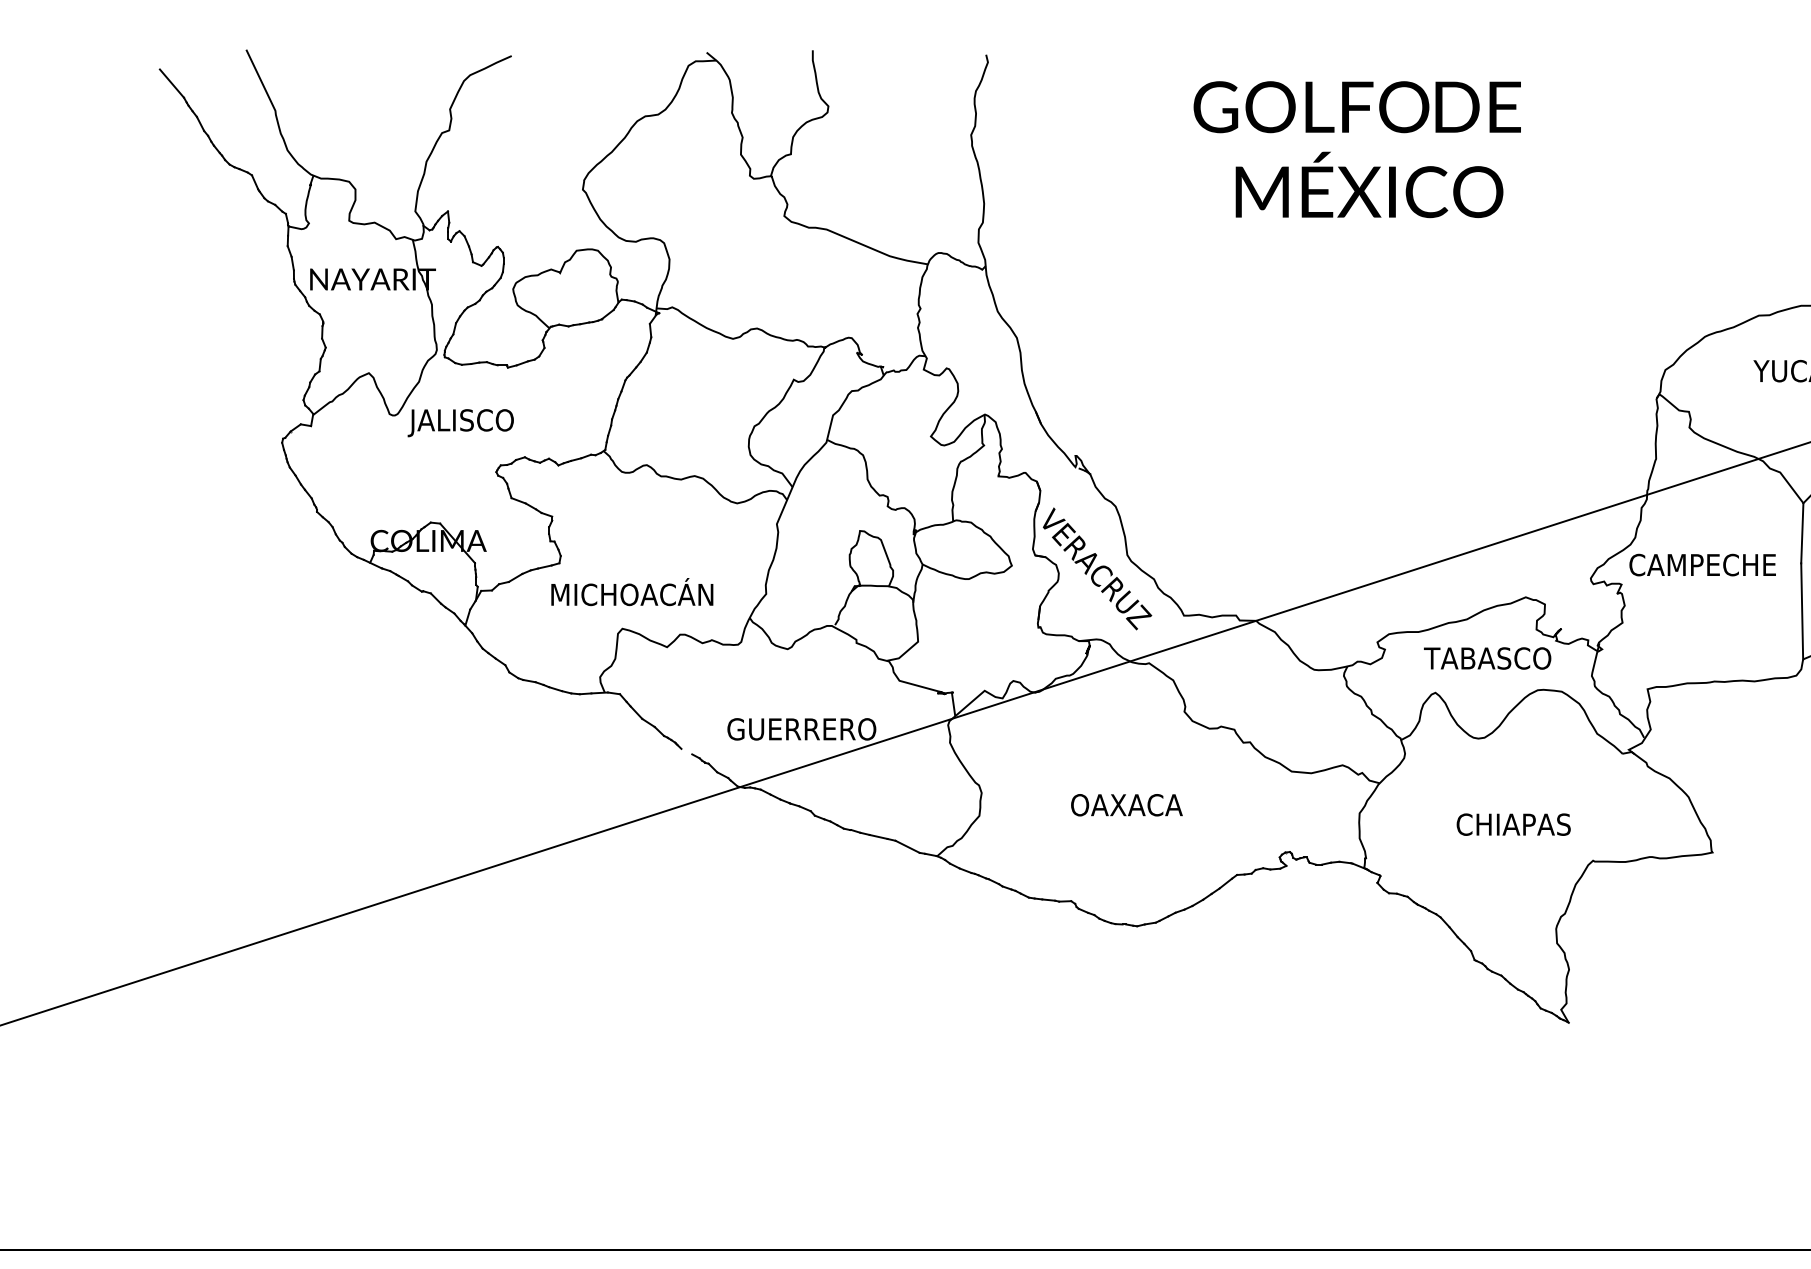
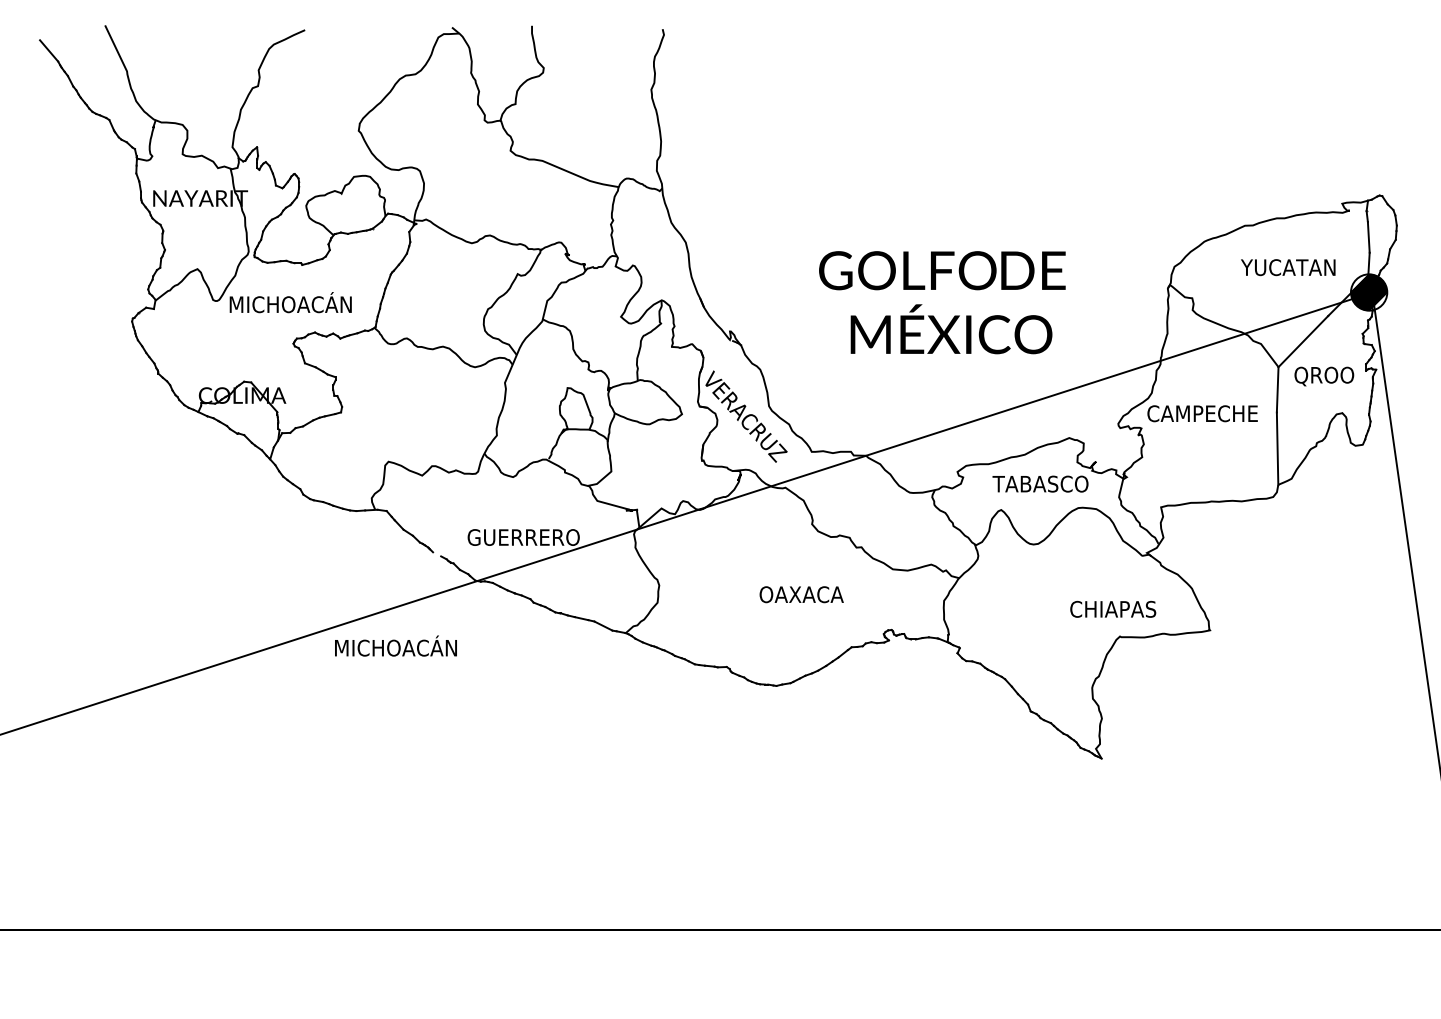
text: (1357, 149) -> (942, 302), moved
text: (489, 420) -> (288, 304), JALISCO -> MICHOACÁN
text: (631, 591) -> (395, 645), moved
text: (1126, 804) -> (801, 594), moved
text: (1514, 823) -> (1113, 608), moved

